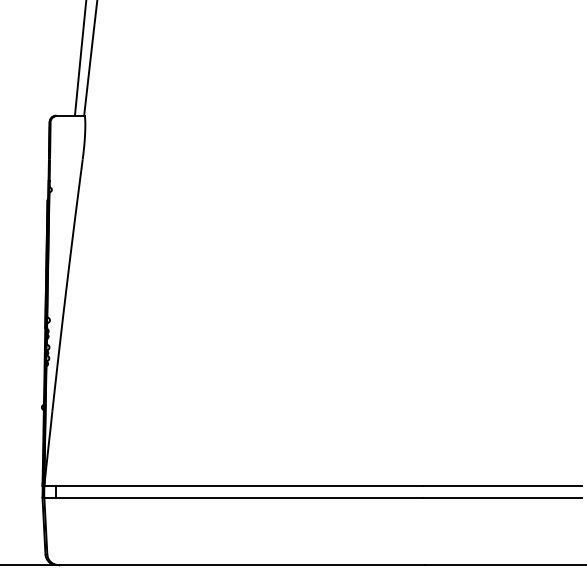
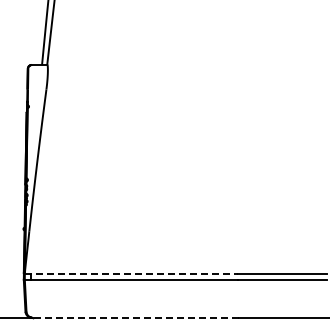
line: (233, 486) -> (131, 273), solid -> dashed
line: (241, 564) -> (135, 317), solid -> dashed

